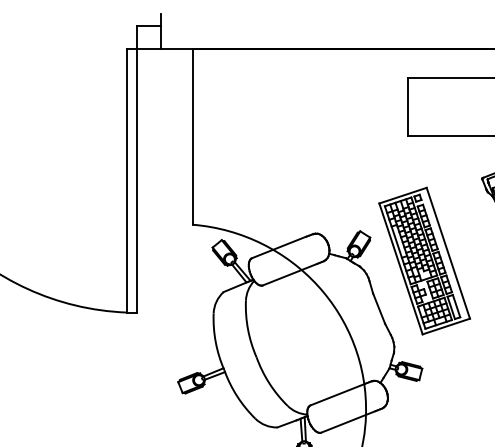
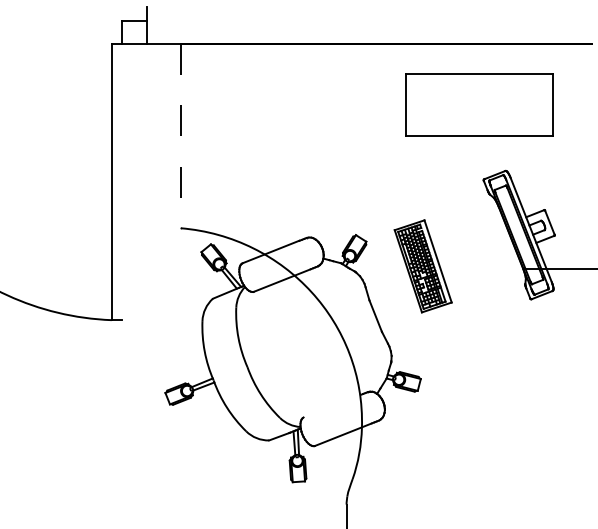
line: (192, 137) -> (180, 136), solid -> dashed
line: (137, 181) -> (122, 182), removed
part: (423, 261) -> (422, 266), size x0.6
line: (336, 394) -> (331, 405), removed

